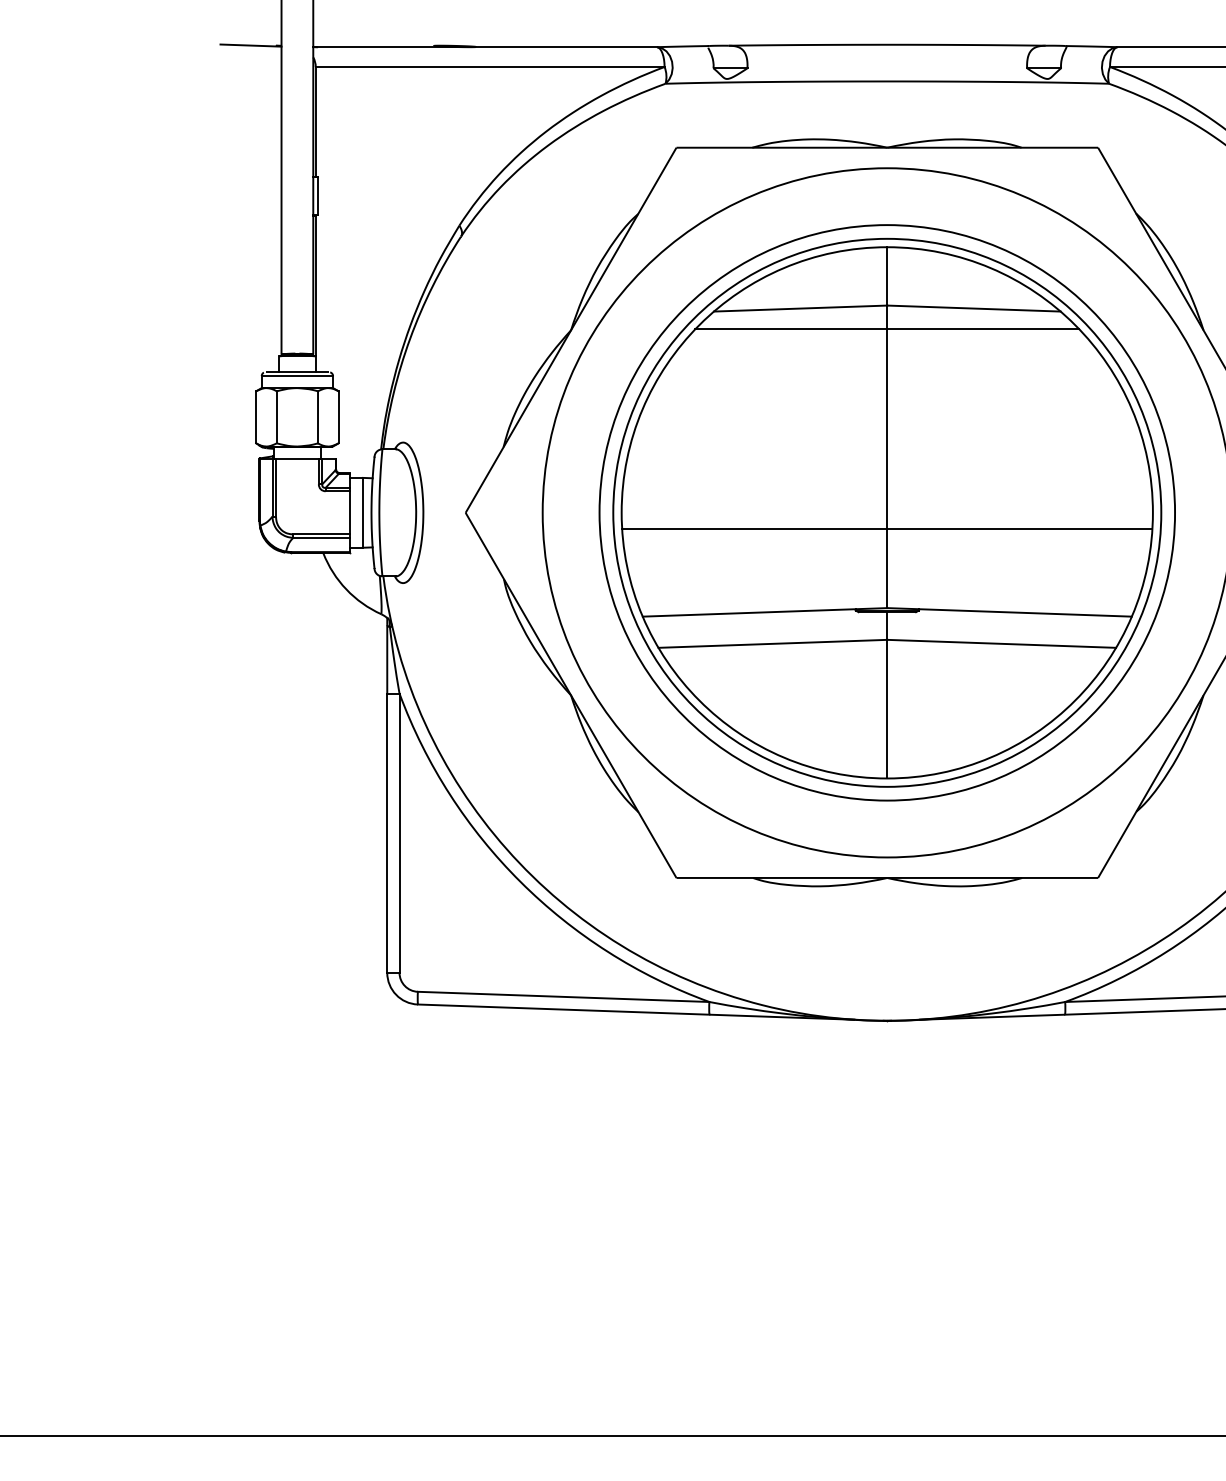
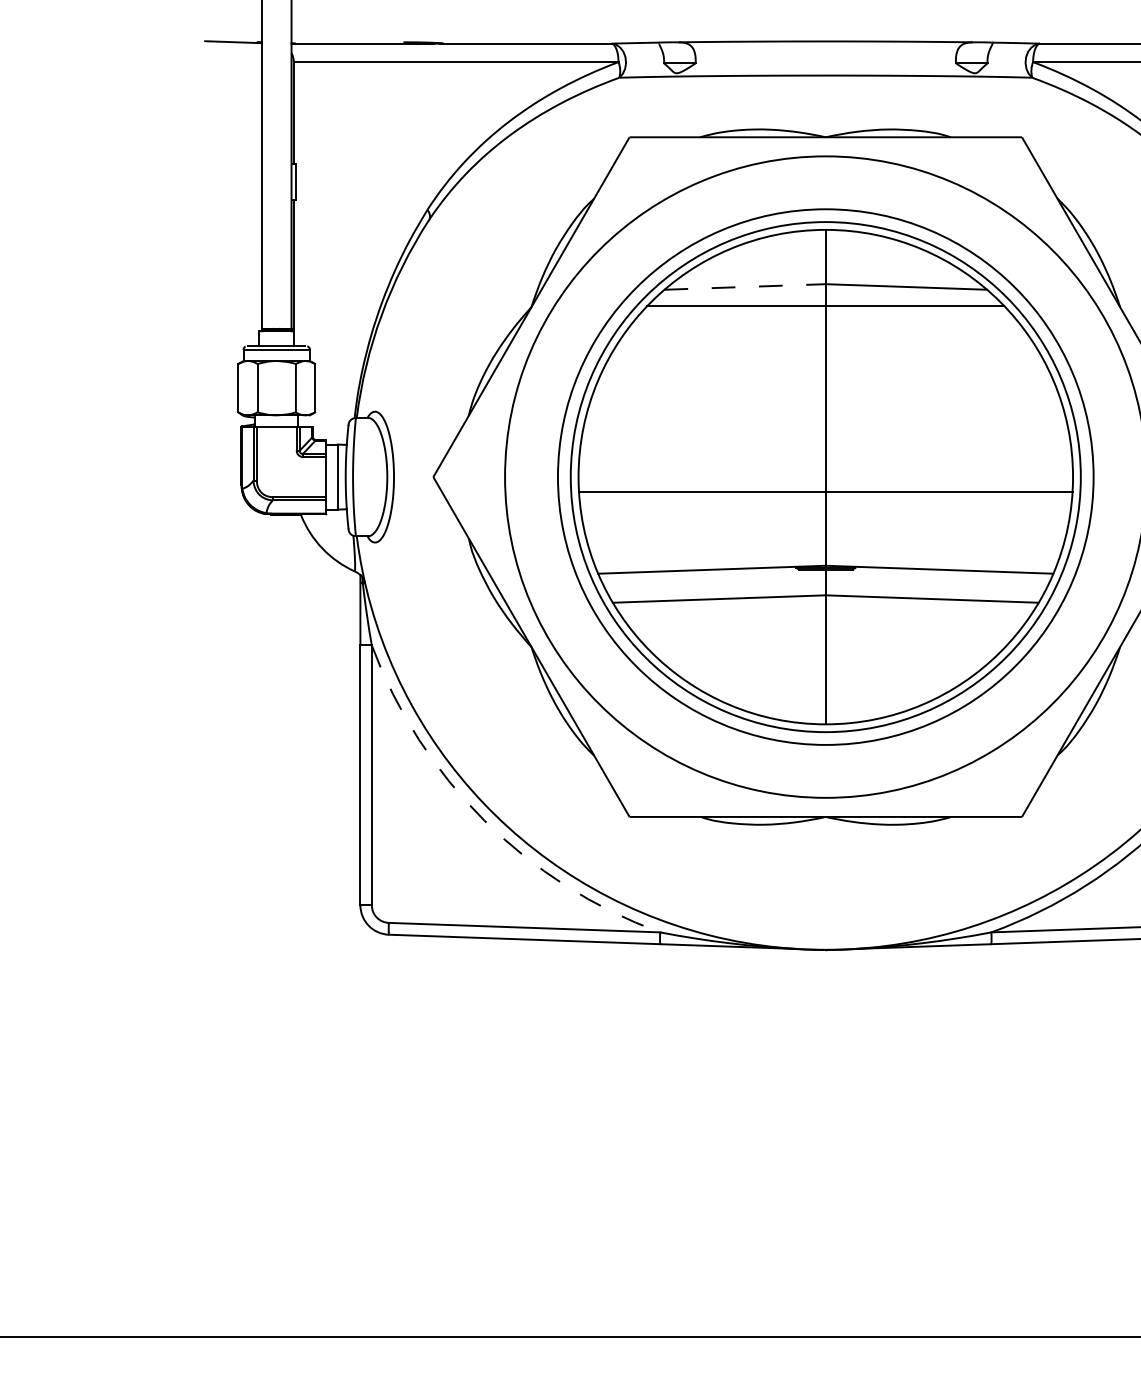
line: (801, 308) -> (745, 286), solid -> dashed
arc: (520, 881) -> (484, 820), solid -> dashed

